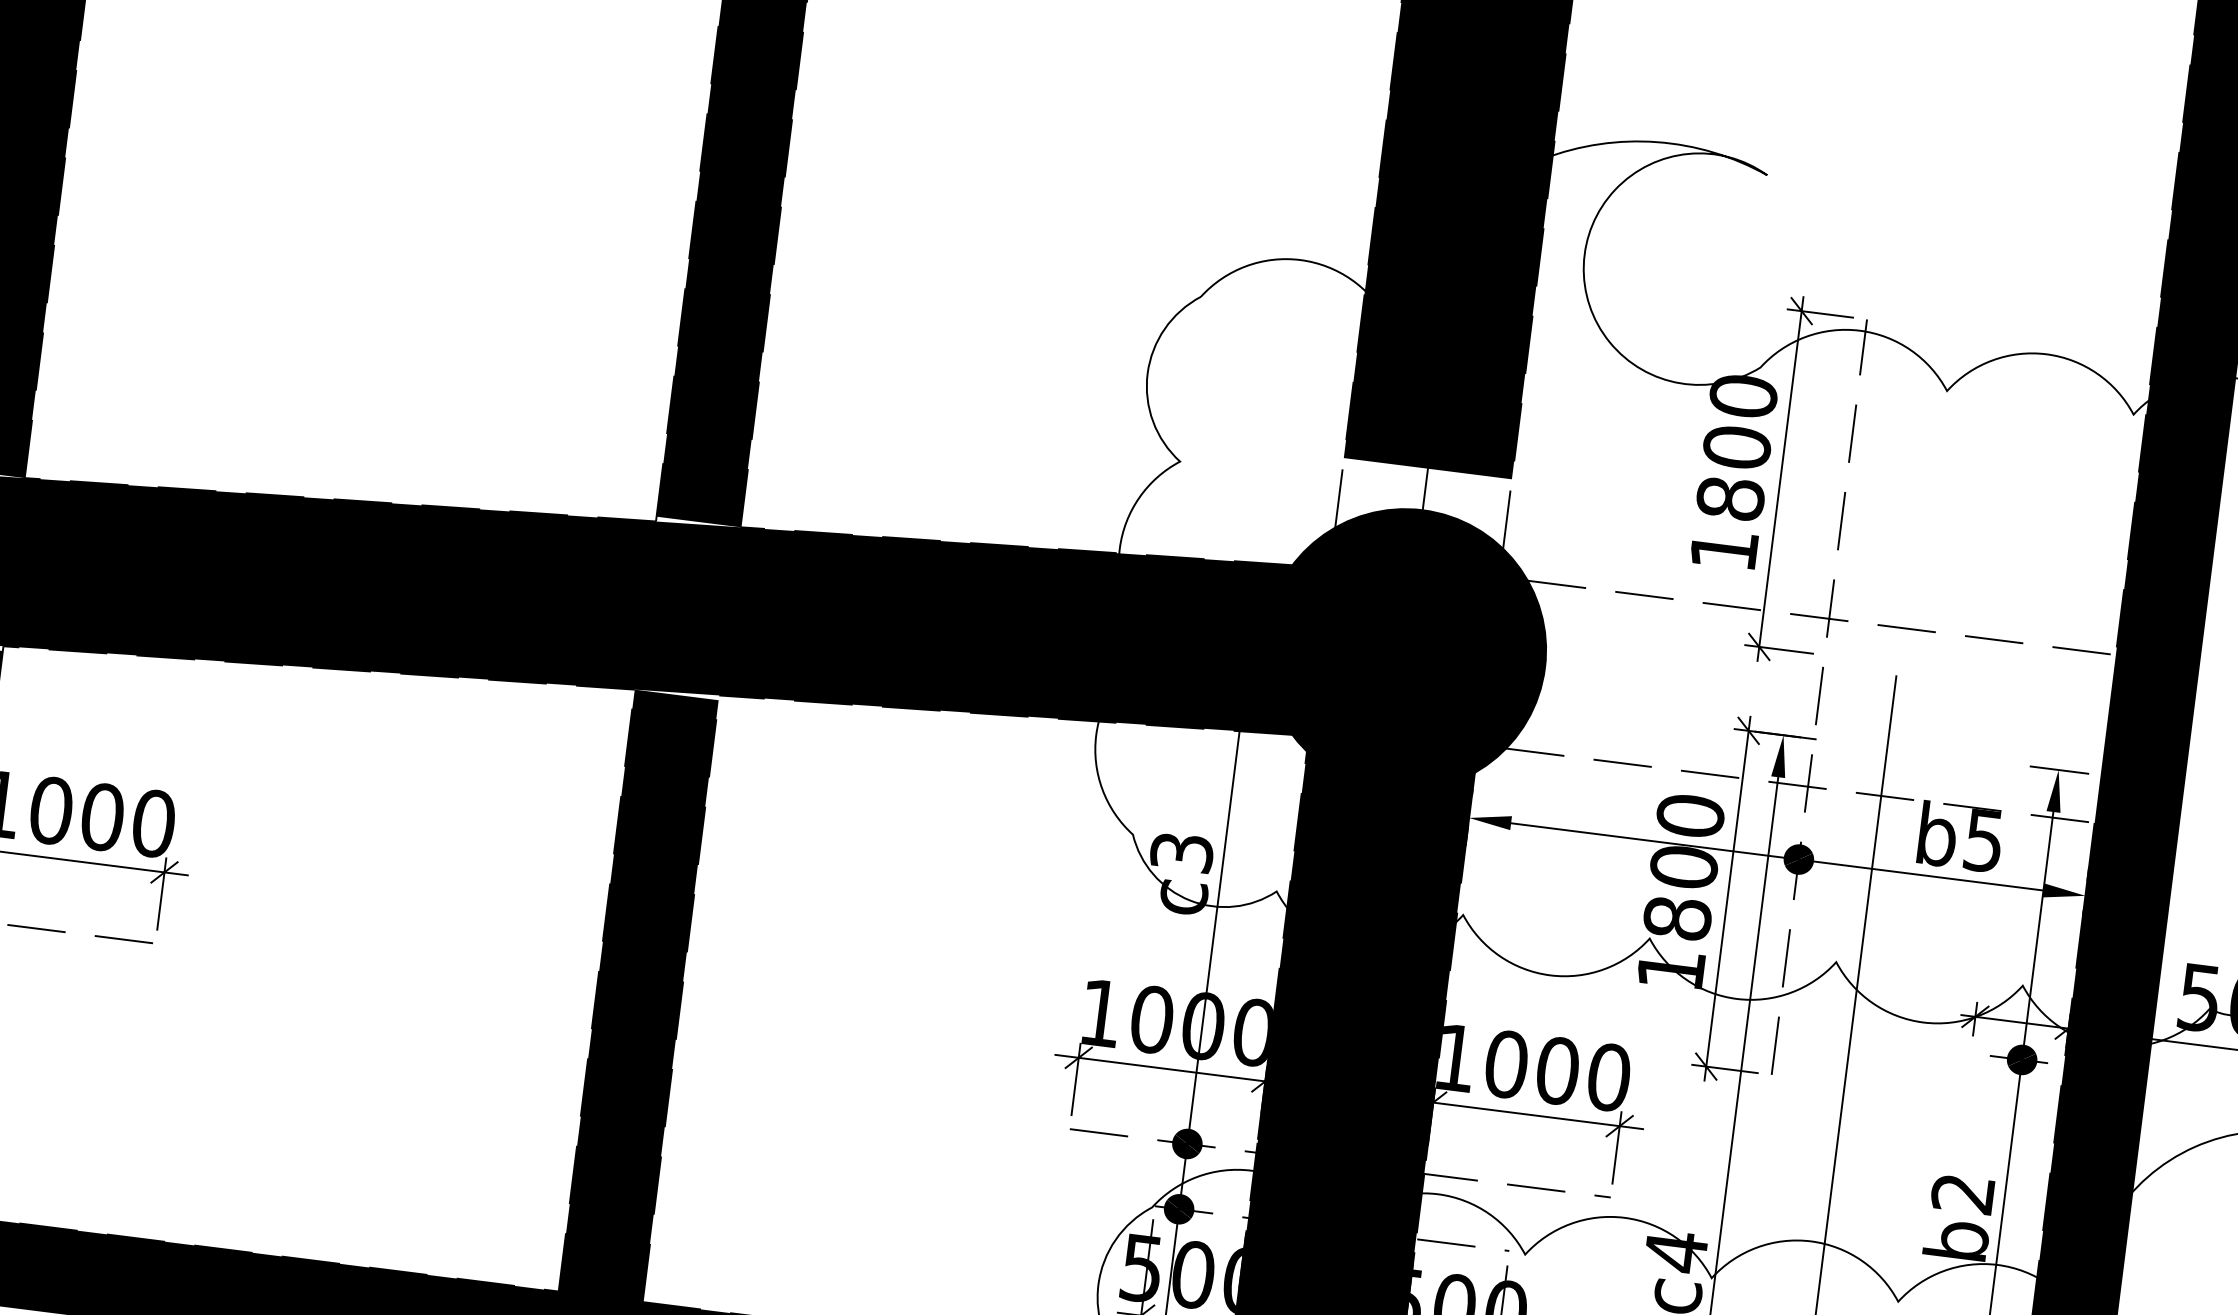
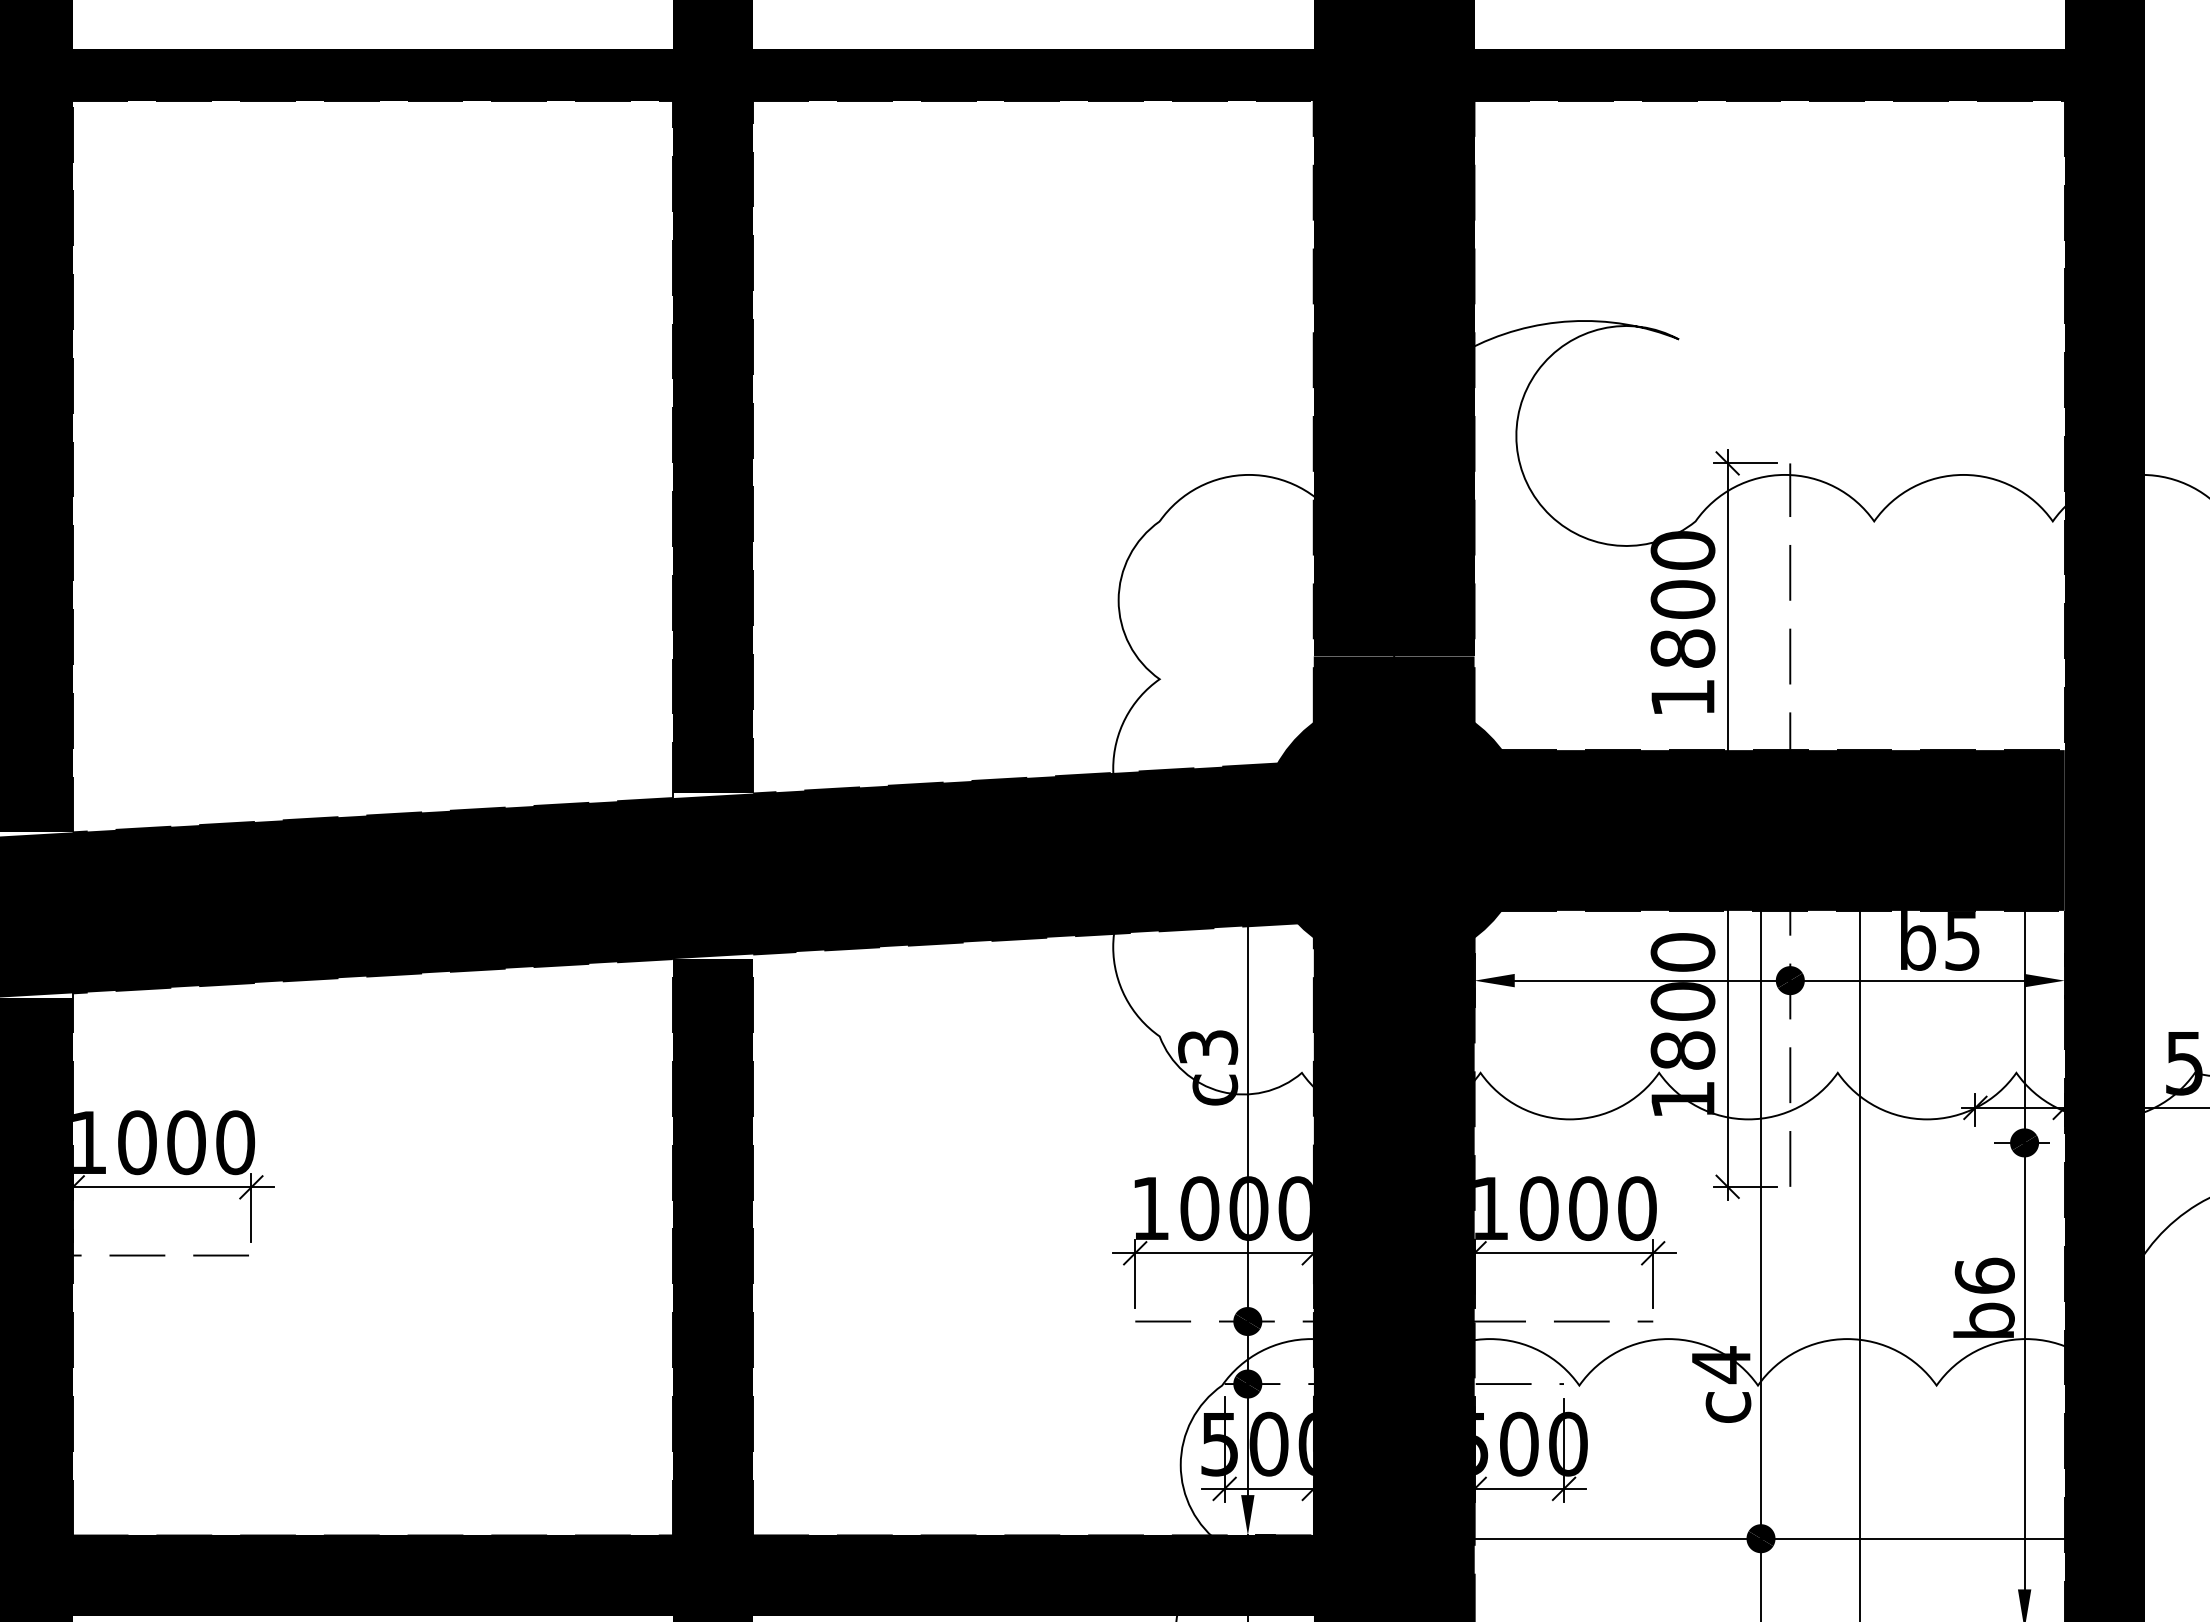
fill: (1422, 503) -> (1393, 689), added
fill: (1810, 701) -> (1782, 830), added
text: (1962, 1193) -> (1984, 1275), b2 -> b6

